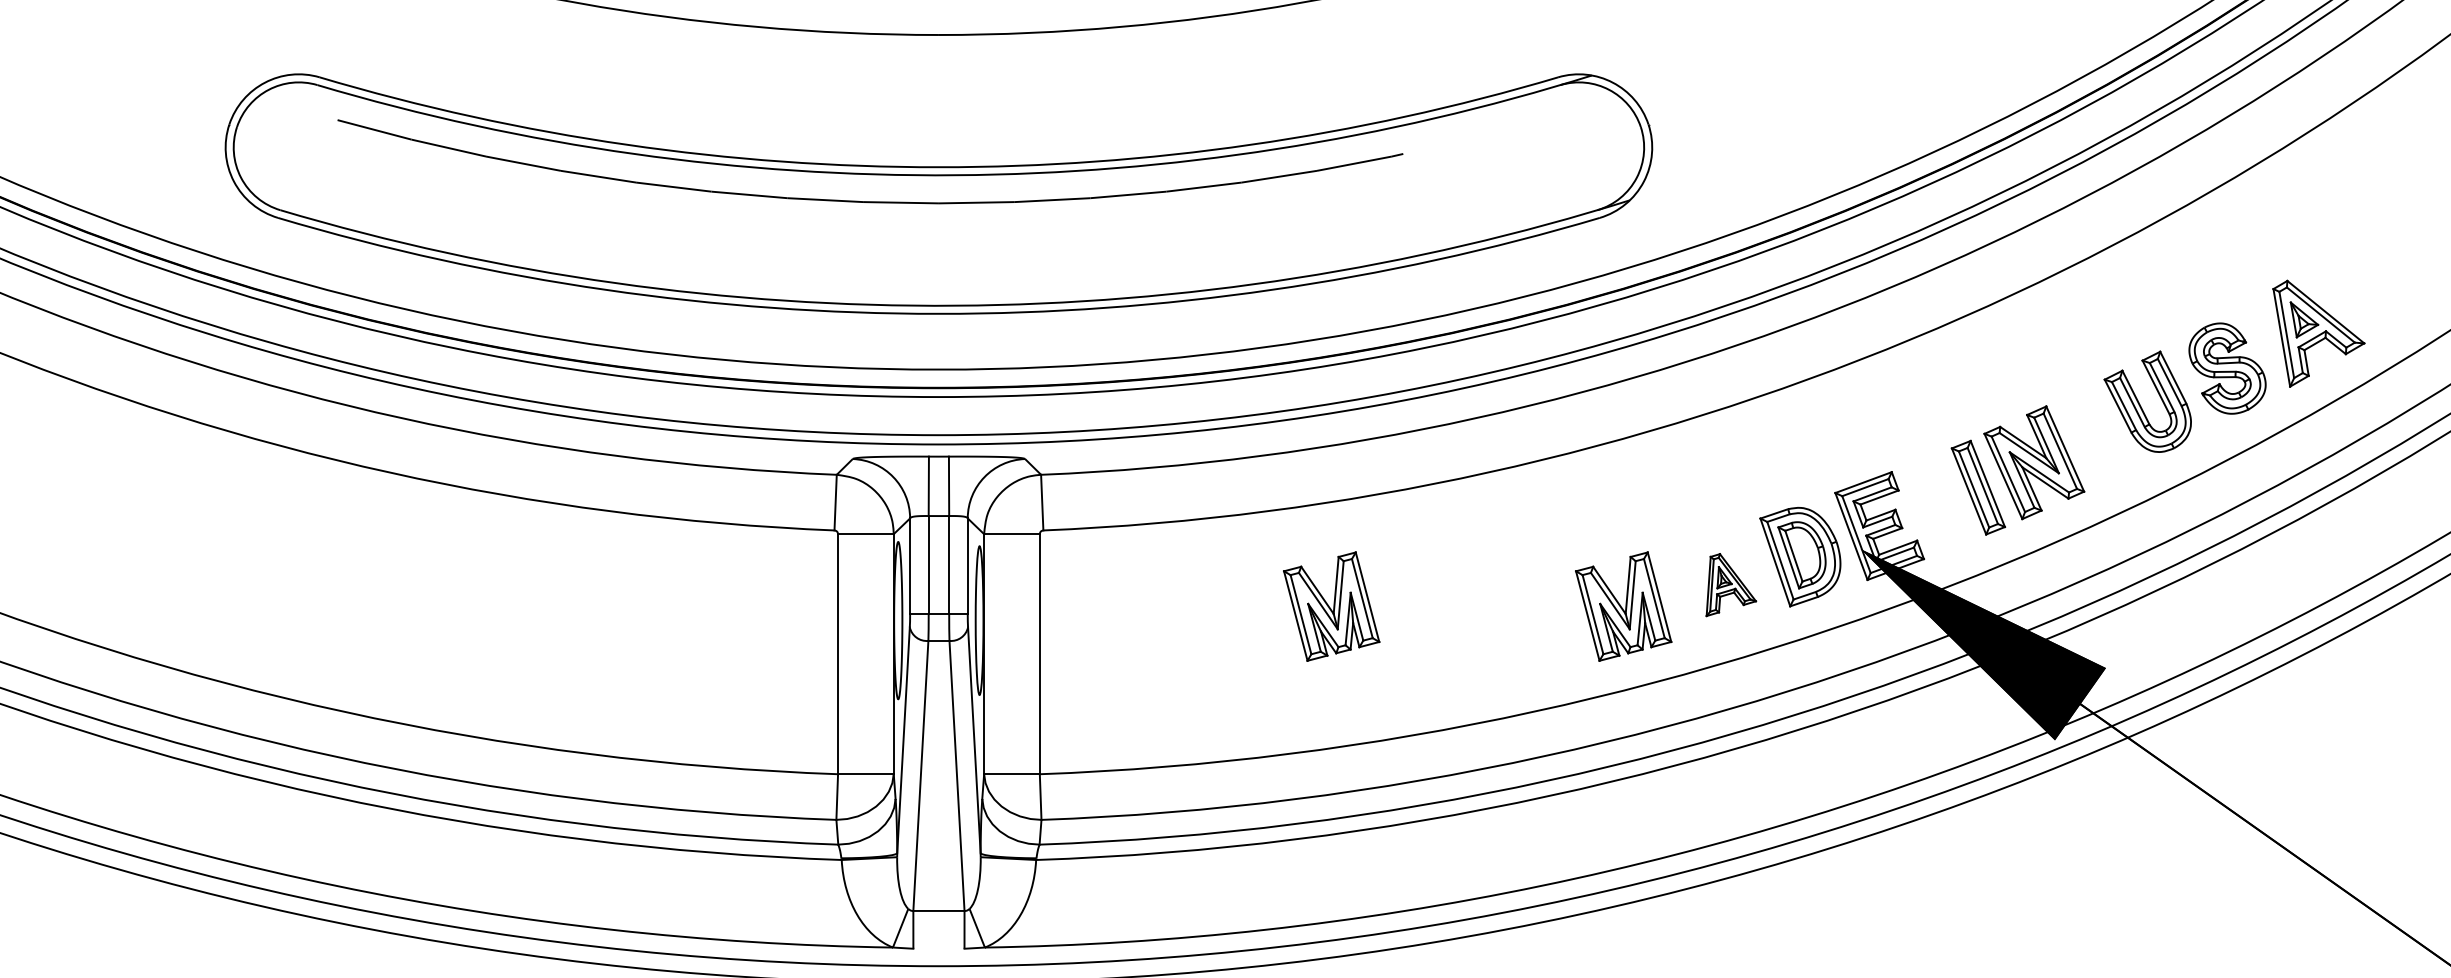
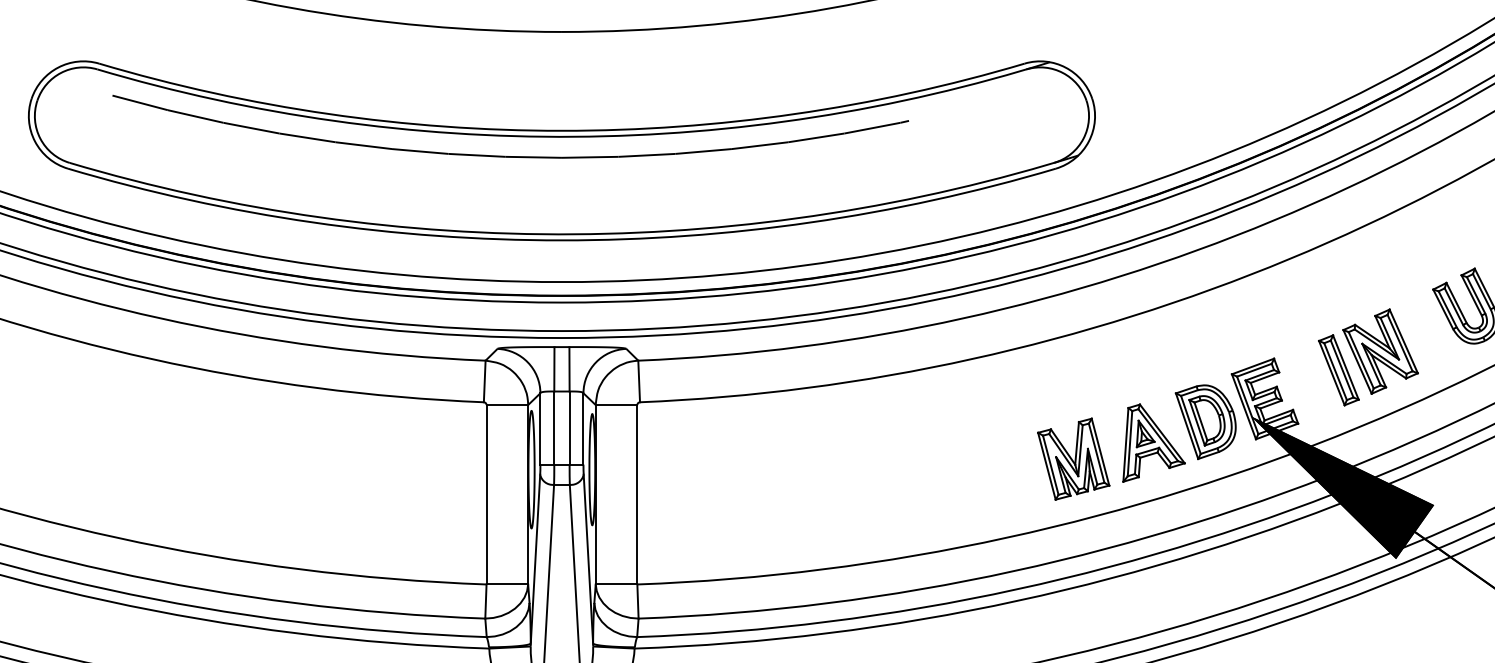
part: (1731, 584) -> (1154, 442), size x1.67
part: (1331, 606) -> (855, 459), removed

